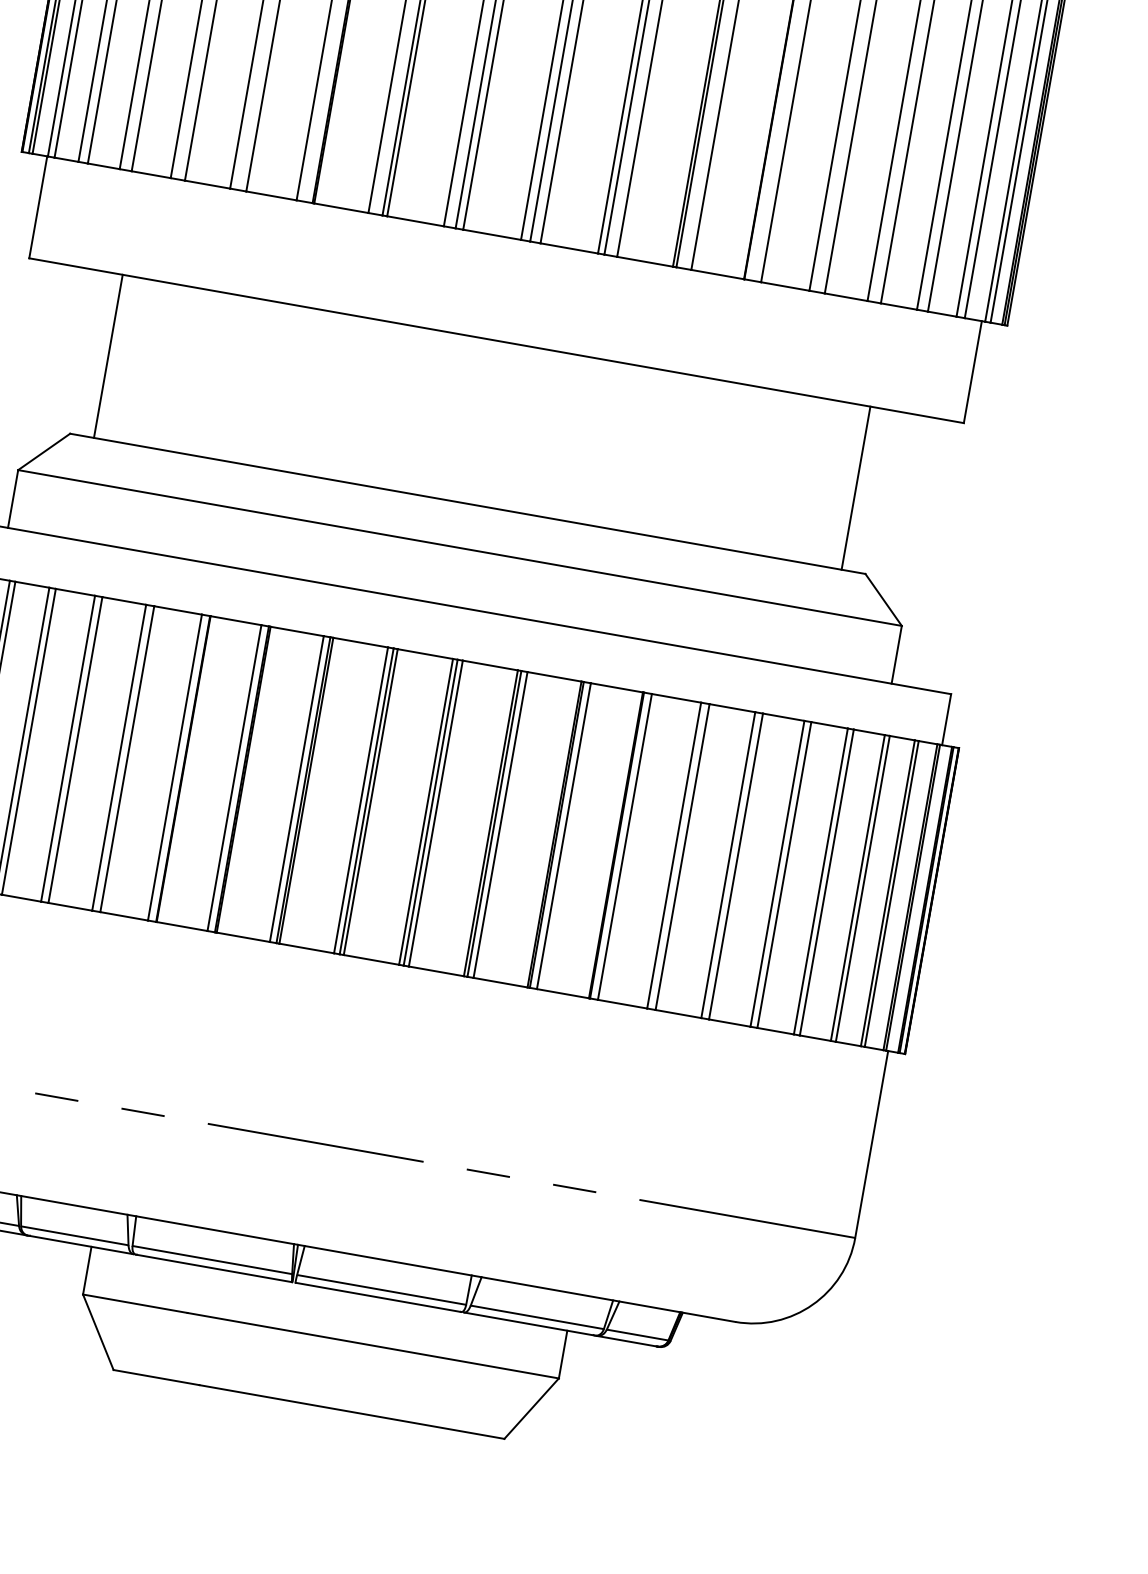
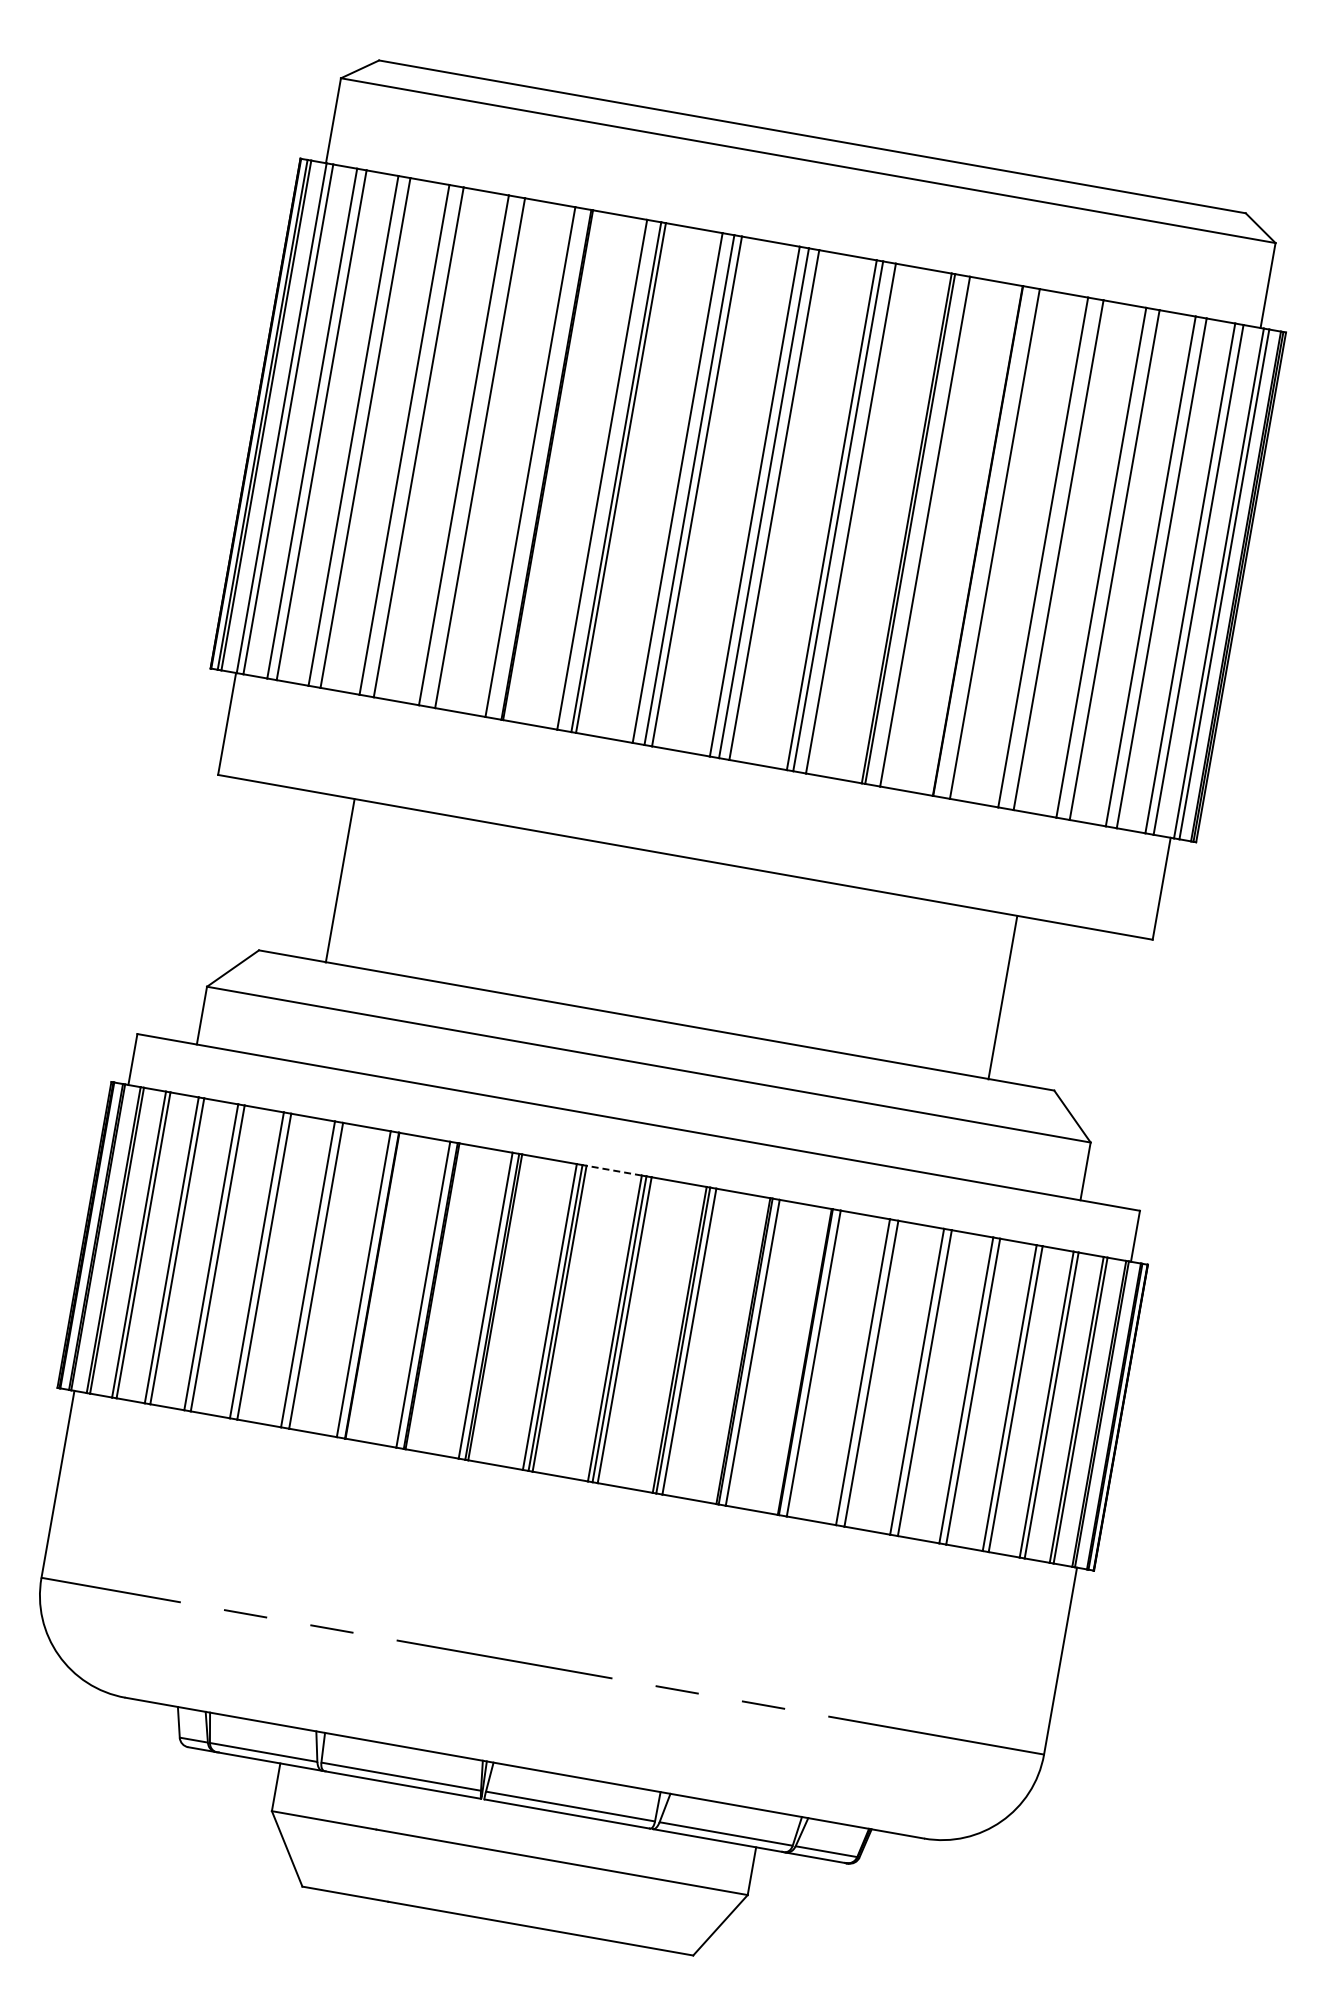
line: (107, 355) -> (339, 880), moved
line: (855, 487) -> (1002, 997), moved
line: (424, 653) -> (613, 1170), solid -> dashed

